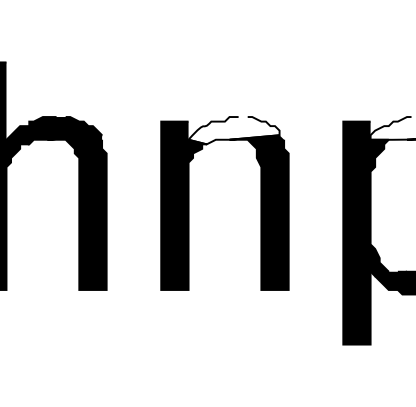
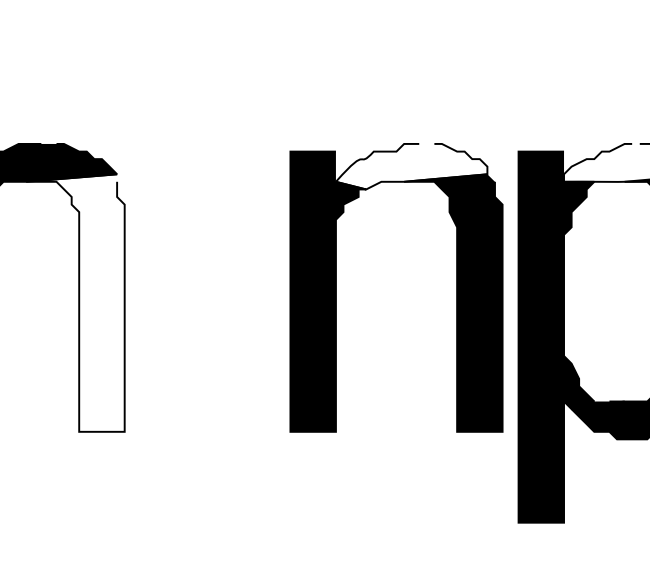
part: (189, 203) -> (337, 287), moved
fill: (76, 212) -> (74, 302), removed

